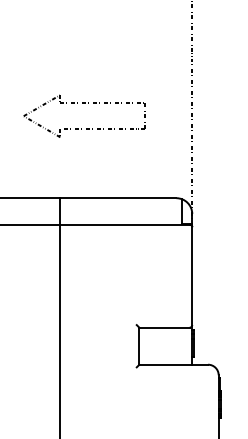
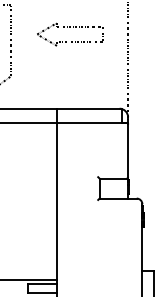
part: (85, 103) -> (70, 27), moved

